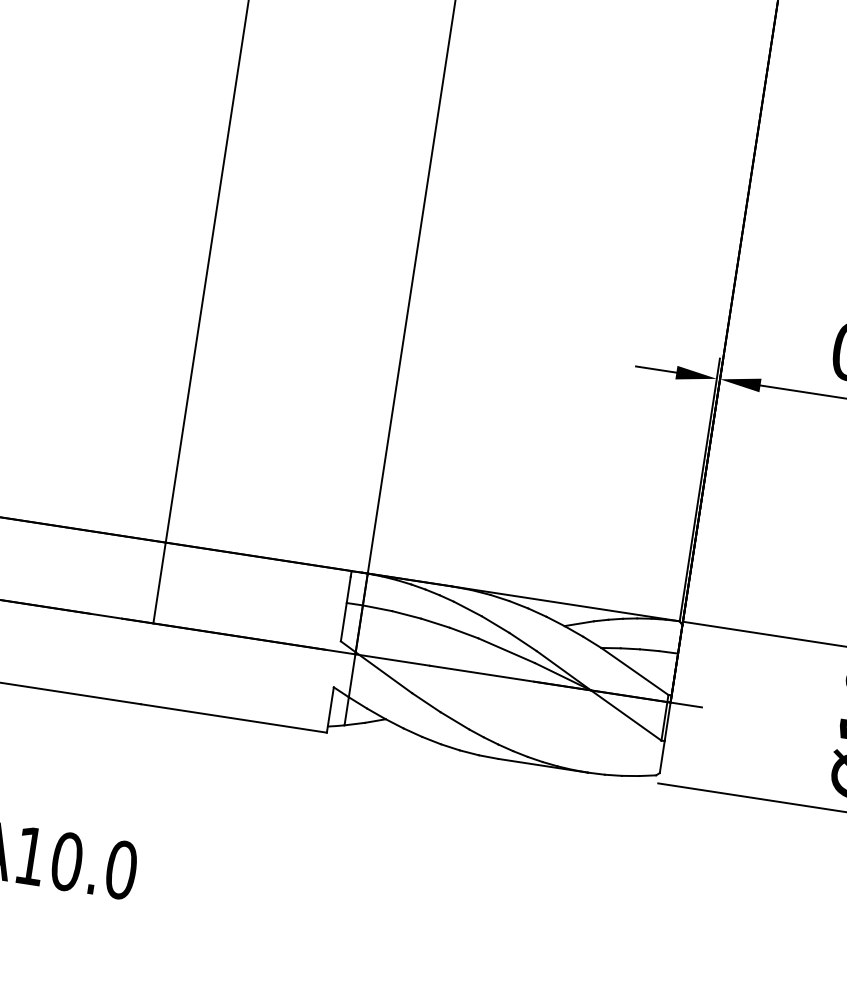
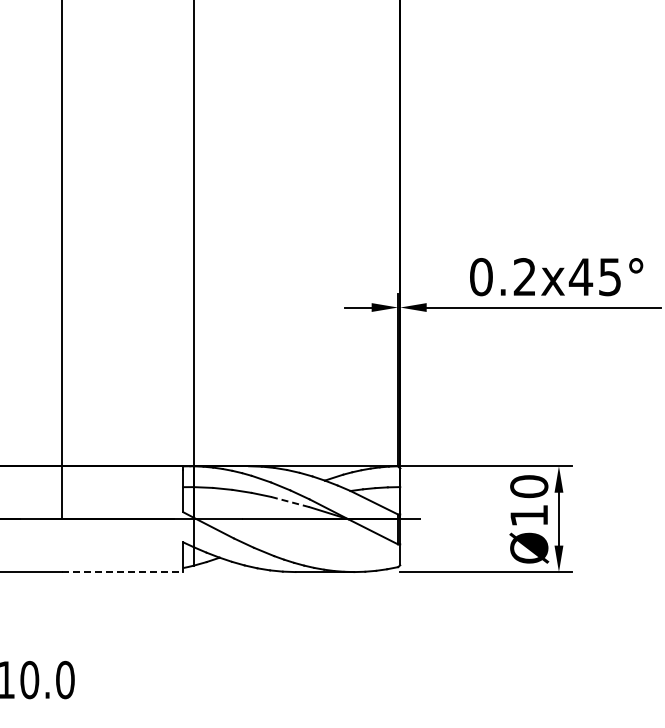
line: (506, 651) -> (290, 502), solid -> dashed
line: (233, 719) -> (122, 572), solid -> dashed

